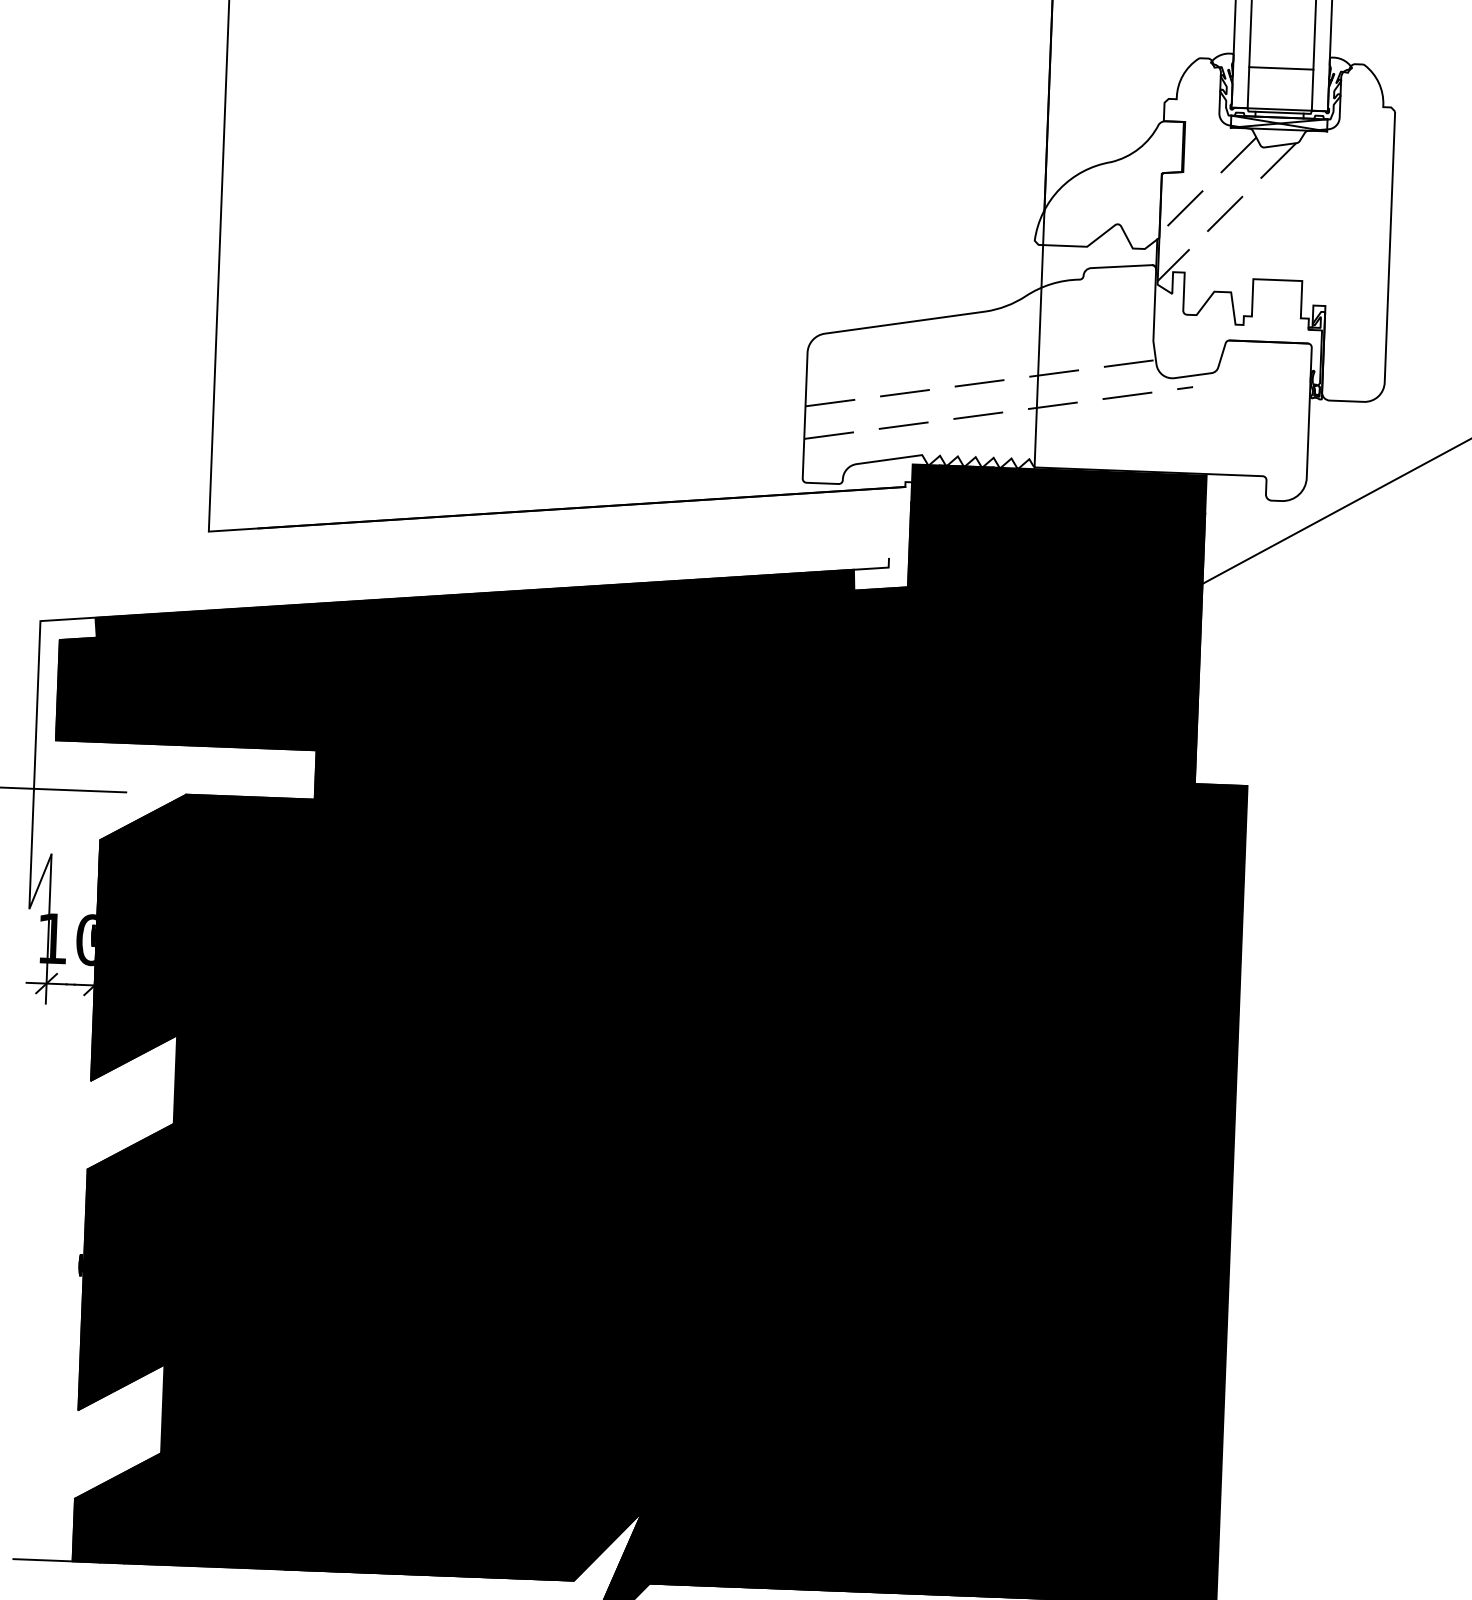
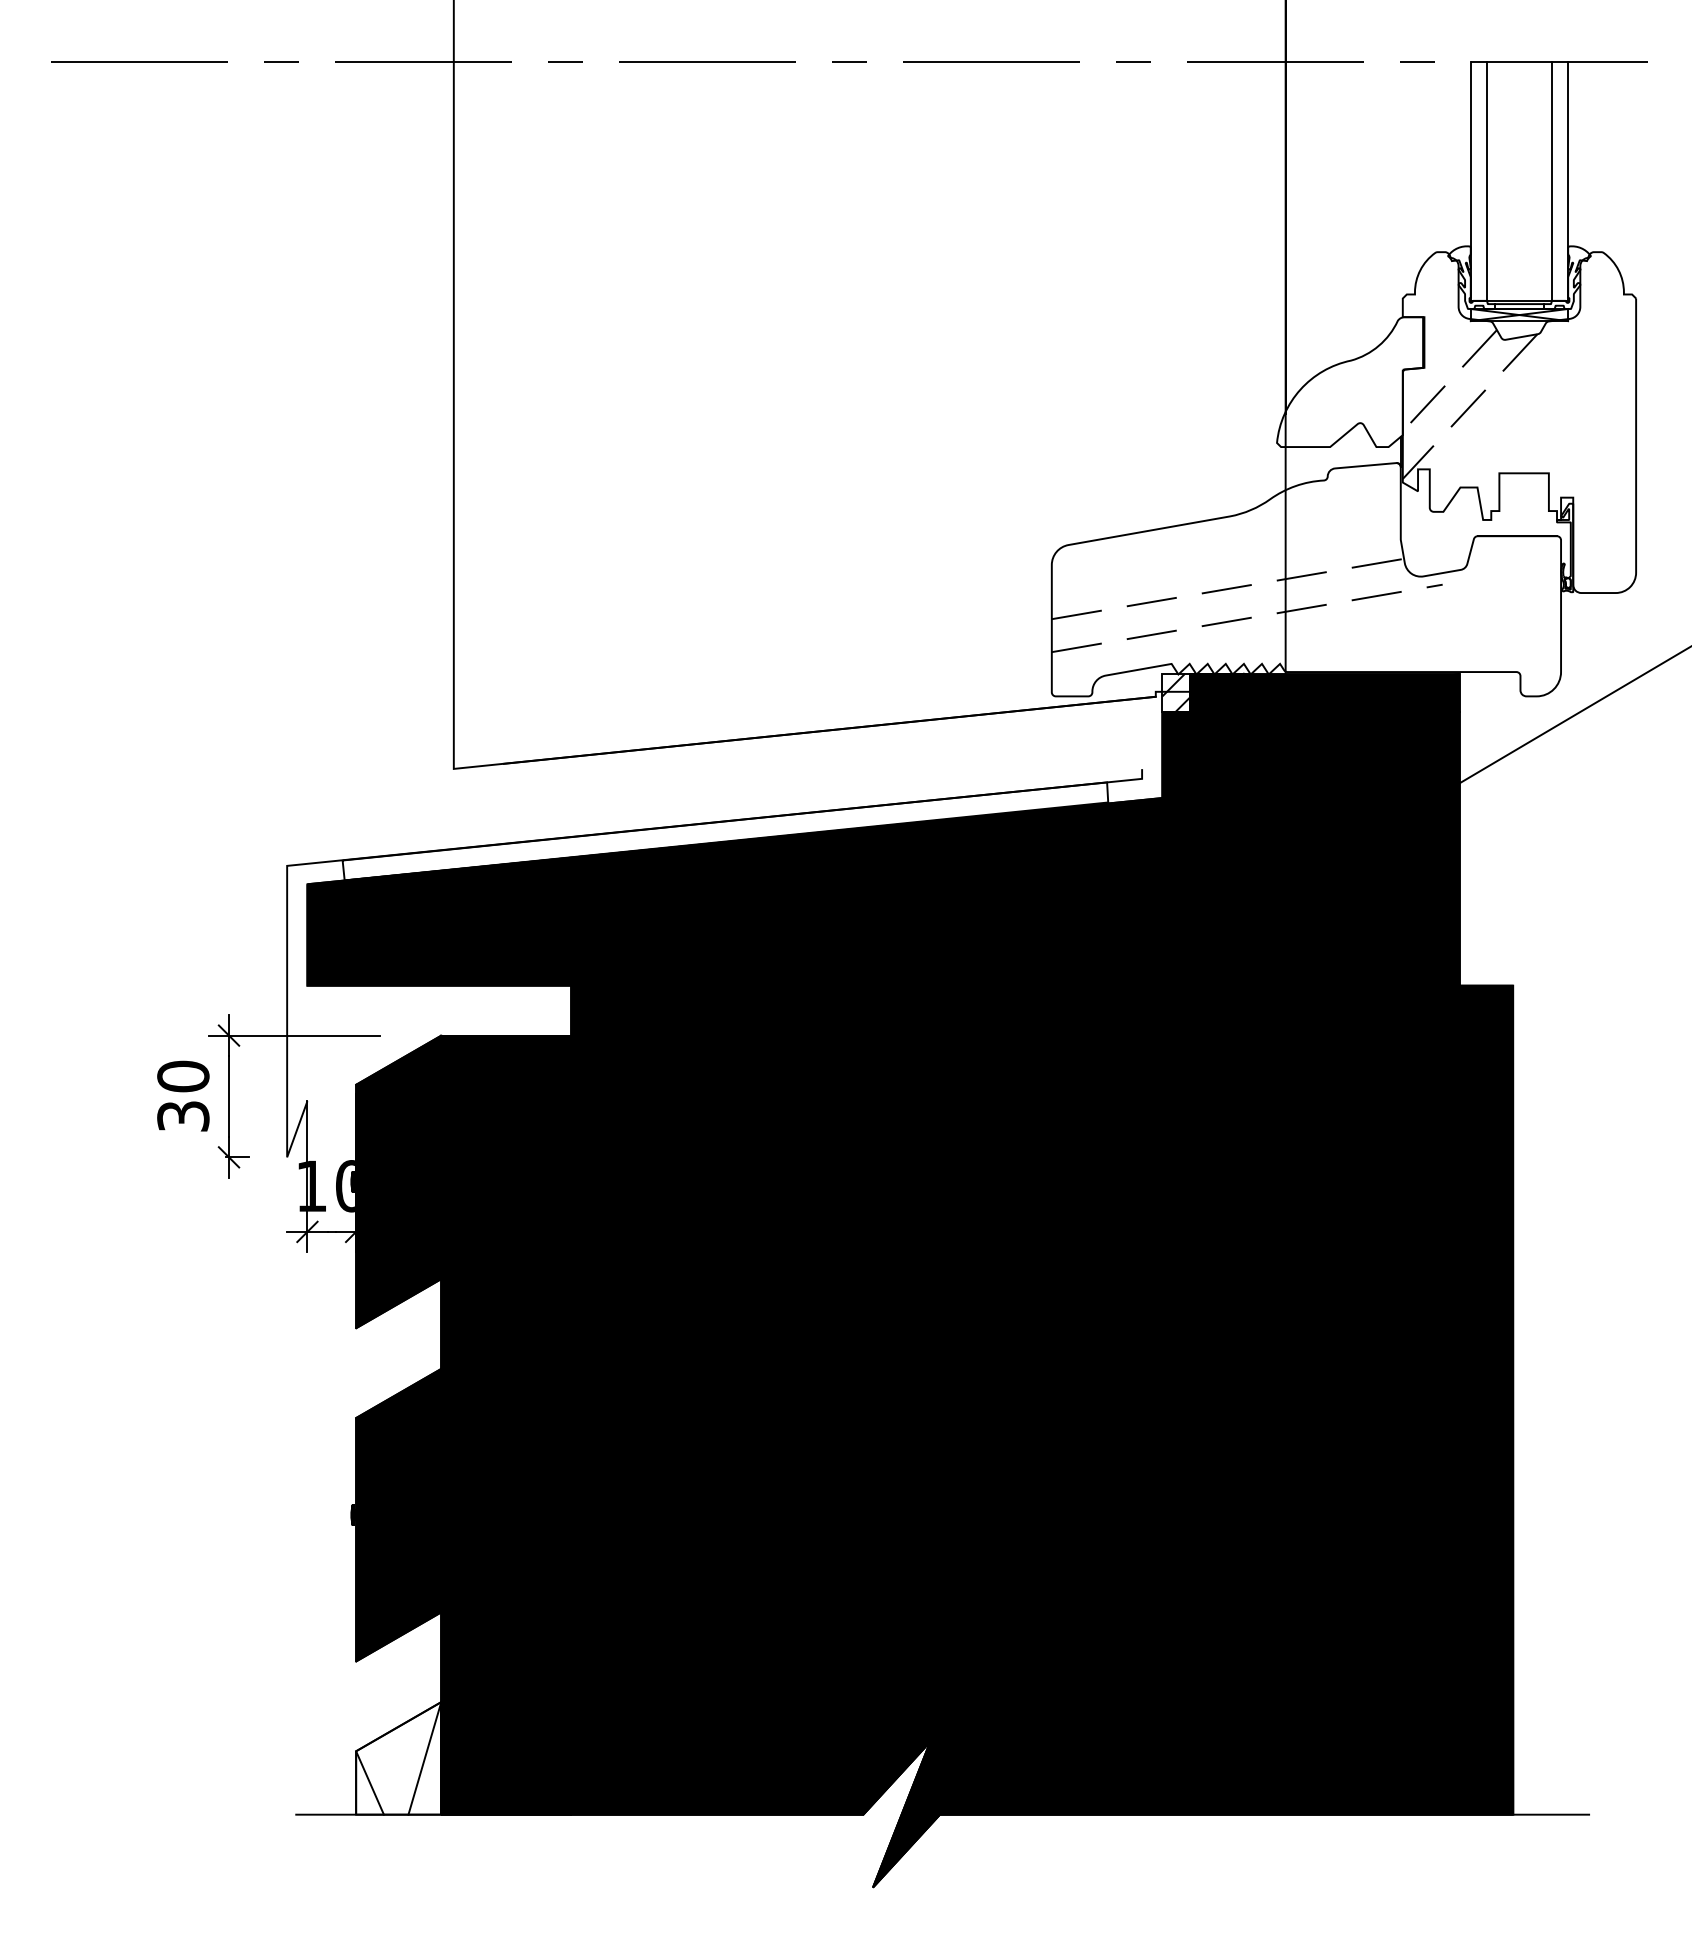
line: (1281, 68) -> (1519, 259), removed
fill: (924, 483) -> (1175, 692), removed
fill: (474, 603) -> (725, 831), removed
fill: (116, 1507) -> (398, 1758), removed

